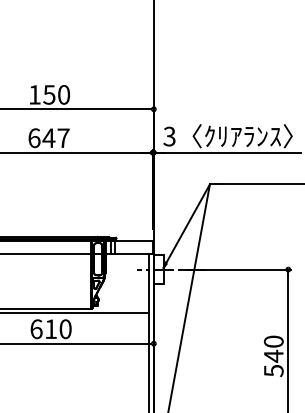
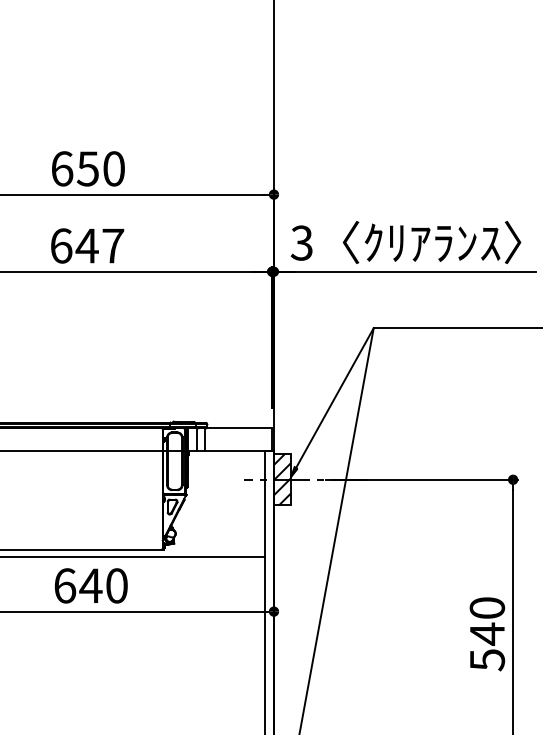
text: (35, 94) -> (63, 168), 150 -> 650
hatch: (158, 269) -> (282, 479), added
text: (50, 328) -> (90, 584), 610 -> 640

